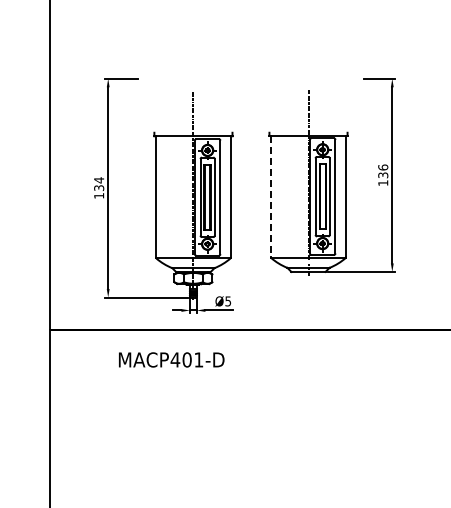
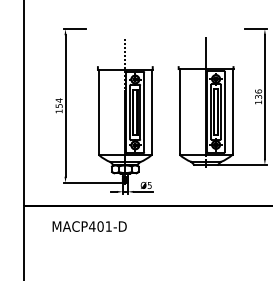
text: (98, 187) -> (58, 105), 134 -> 154
line: (270, 196) -> (179, 111), dashed -> solid
text: (171, 359) -> (89, 226), moved

